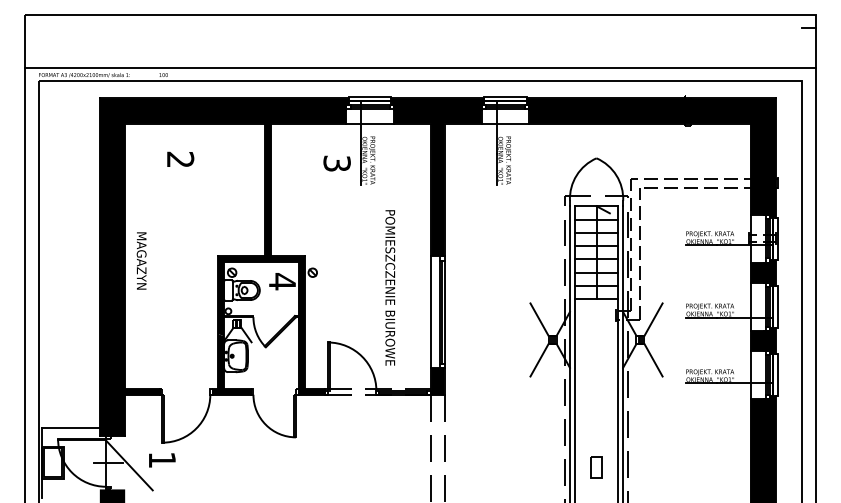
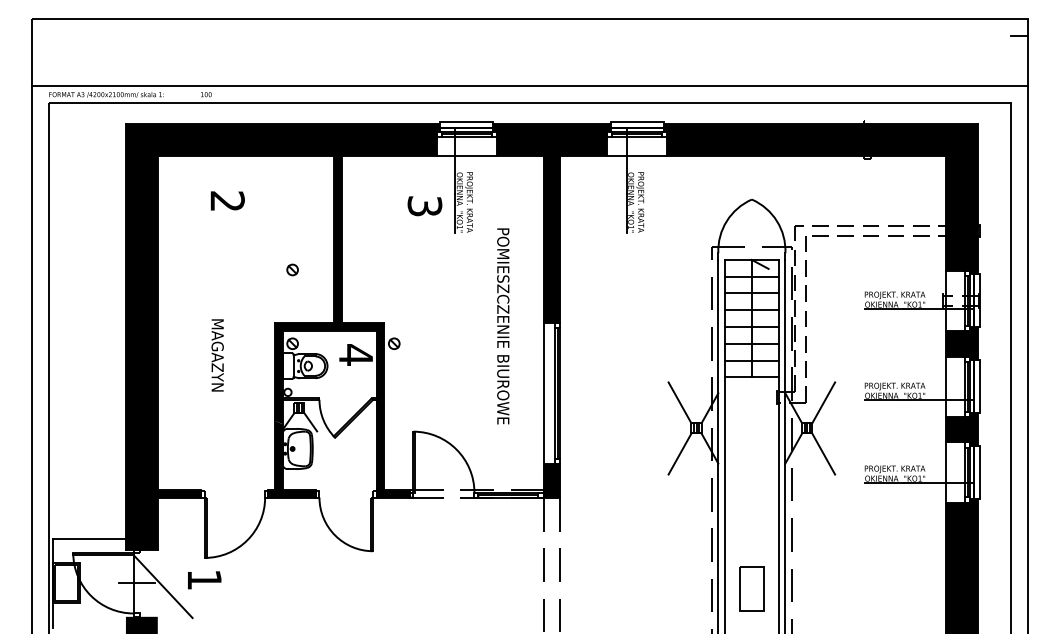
part: (232, 214) -> (293, 270), added
text: (141, 260) -> (217, 354), moved
text: (390, 287) -> (503, 325), moved
part: (596, 467) -> (751, 589), size x1.67

